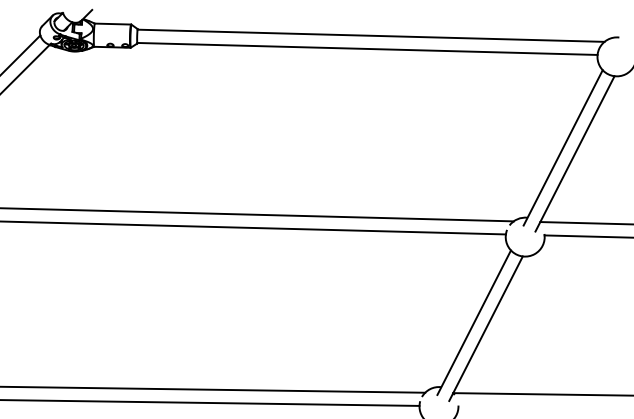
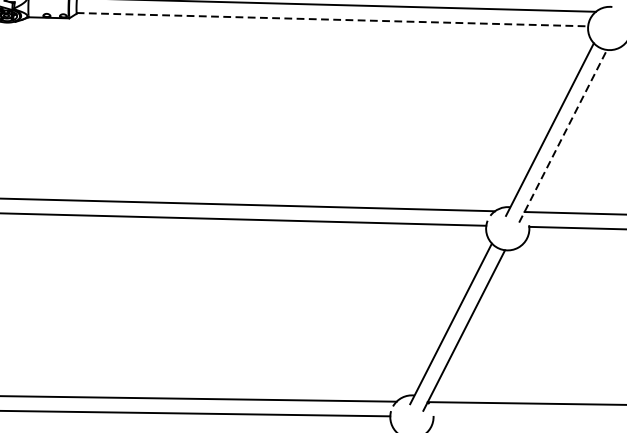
line: (367, 48) -> (332, 19), solid -> dashed
line: (575, 153) -> (563, 135), solid -> dashed

